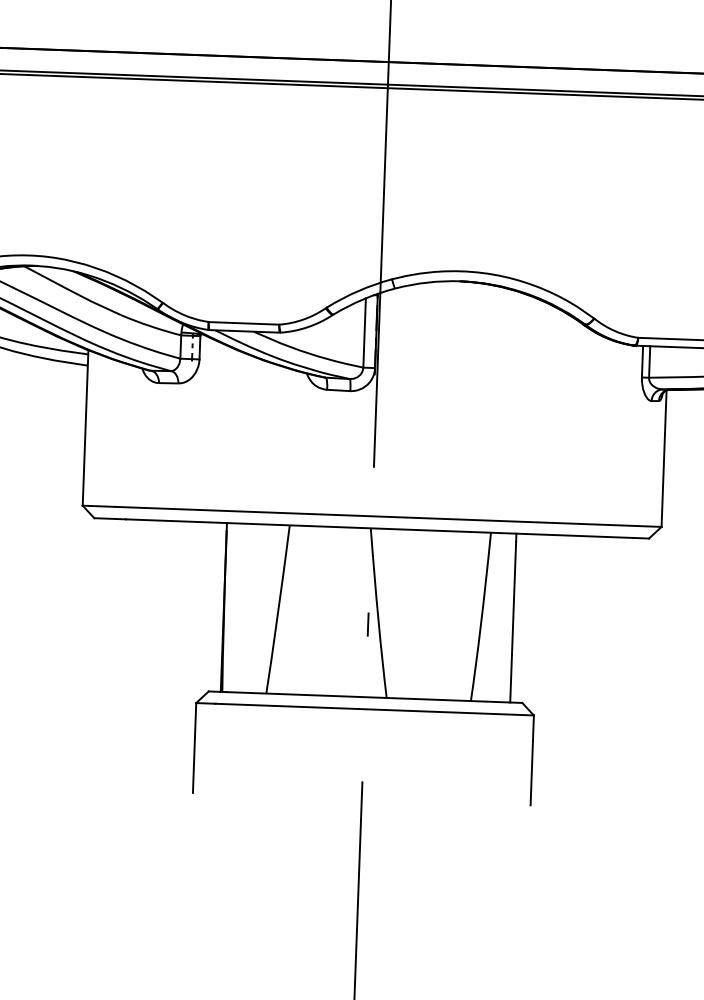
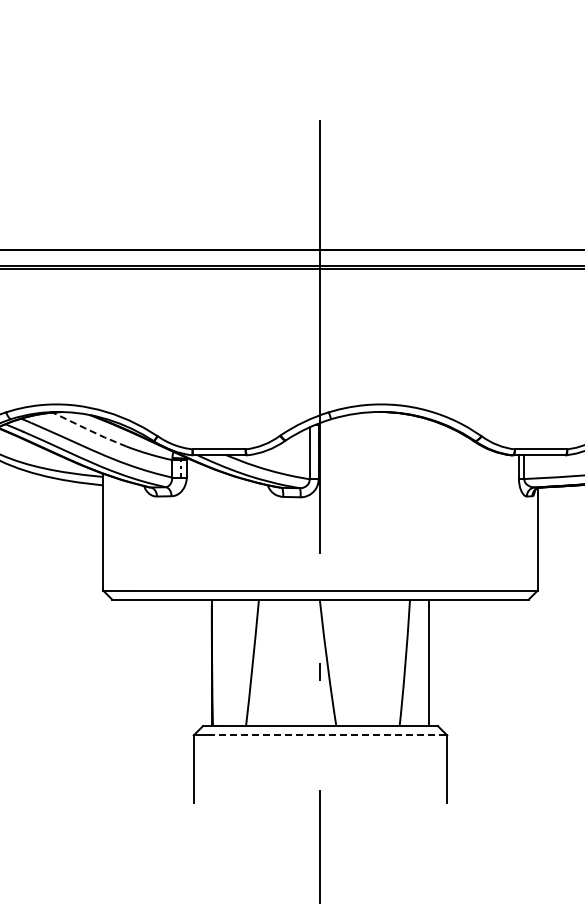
line: (71, 290) -> (88, 429), solid -> dashed
line: (374, 709) -> (327, 735), solid -> dashed

